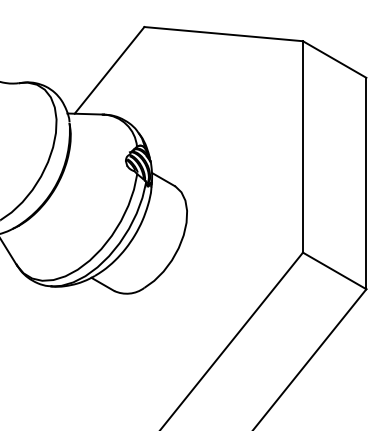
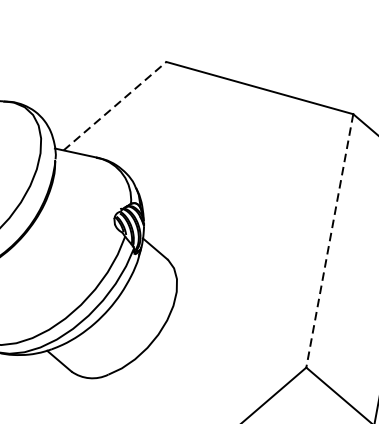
line: (109, 70) -> (114, 106), solid -> dashed
line: (302, 146) -> (329, 240), solid -> dashed

